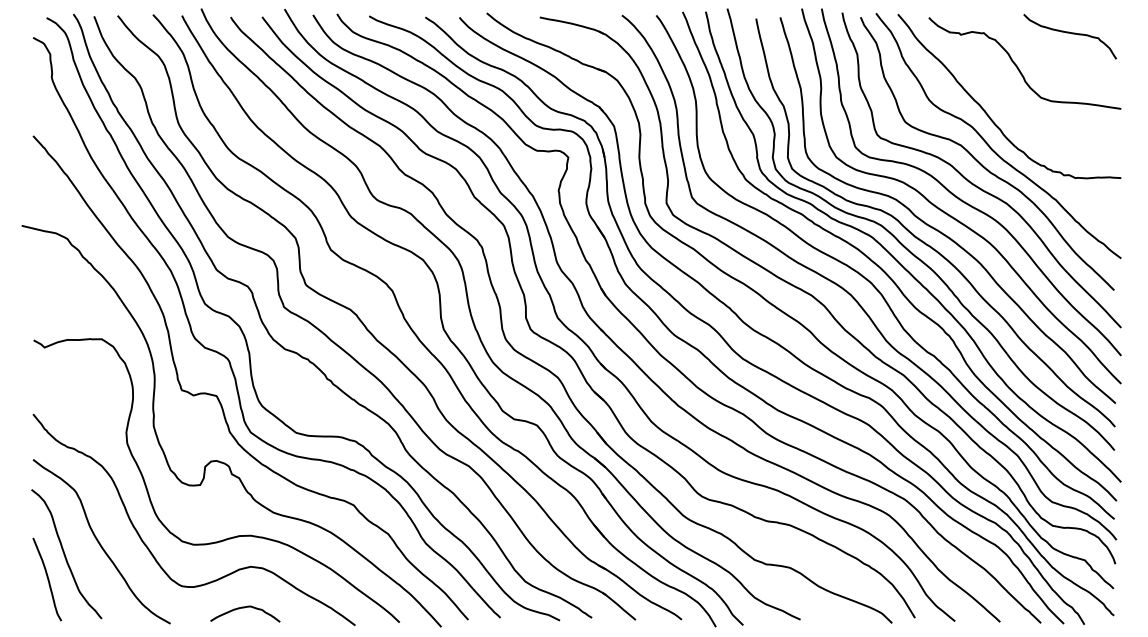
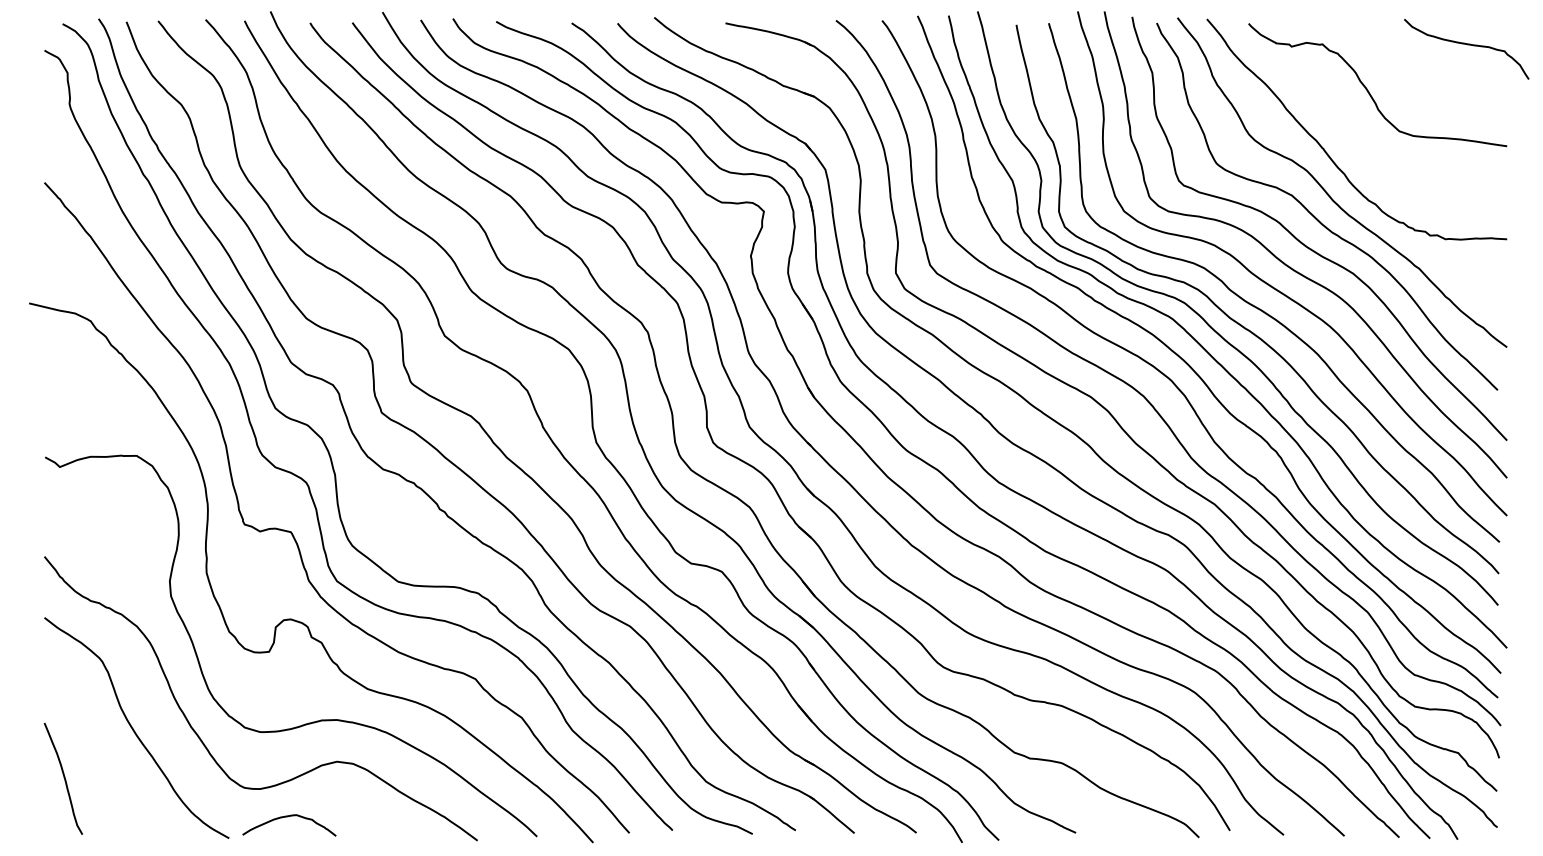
curve: (1069, 33) -> (1465, 44), moved
curve: (65, 554) -> (87, 745), removed
curve: (244, 608) -> (288, 817), moved

